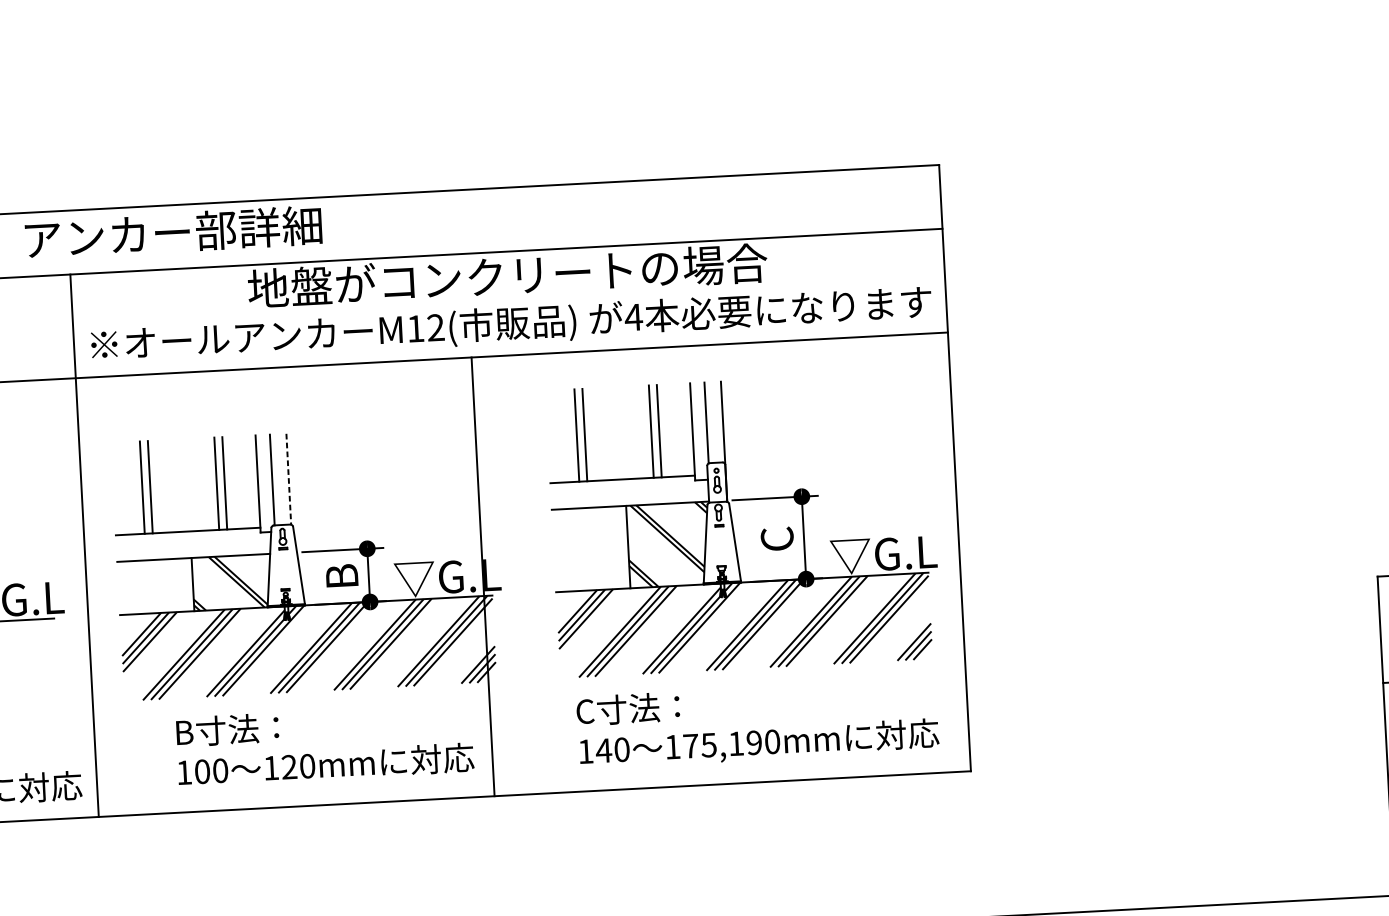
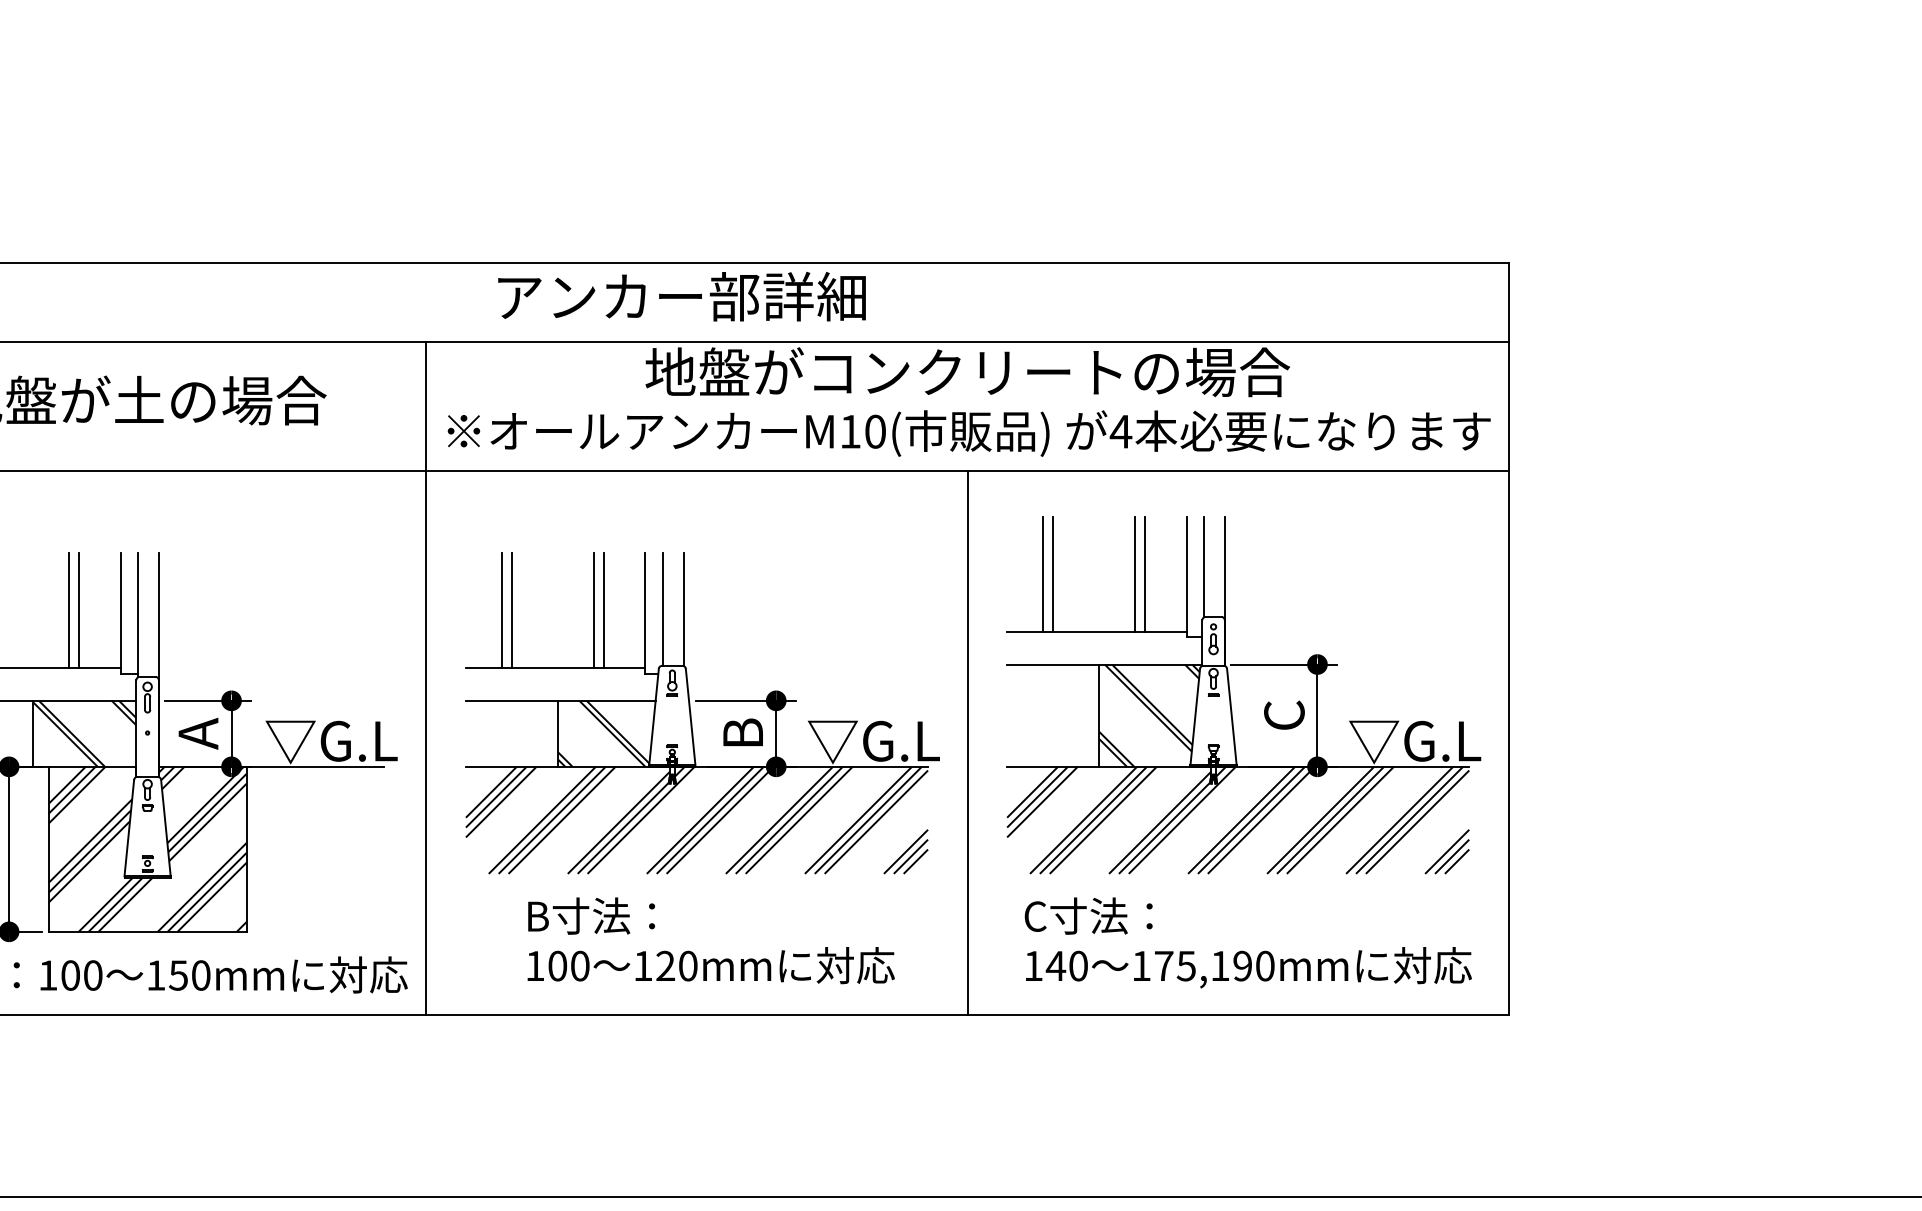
text: (173, 232) -> (681, 296), moved
text: (435, 327) -> (875, 431), M12( -> M10(
line: (288, 479) -> (683, 610), dashed -> solid
line: (482, 576) -> (967, 742), moved

